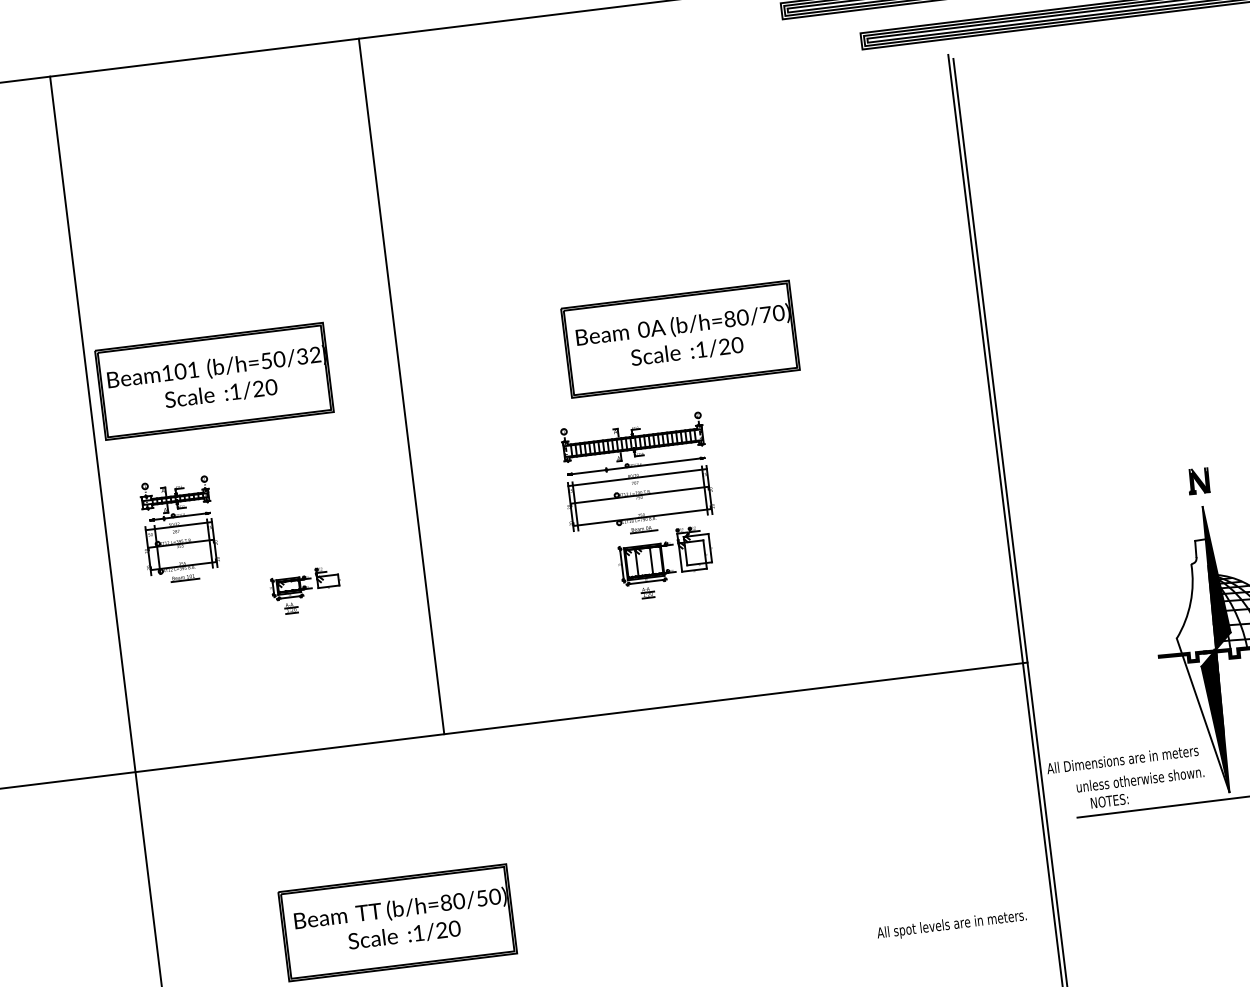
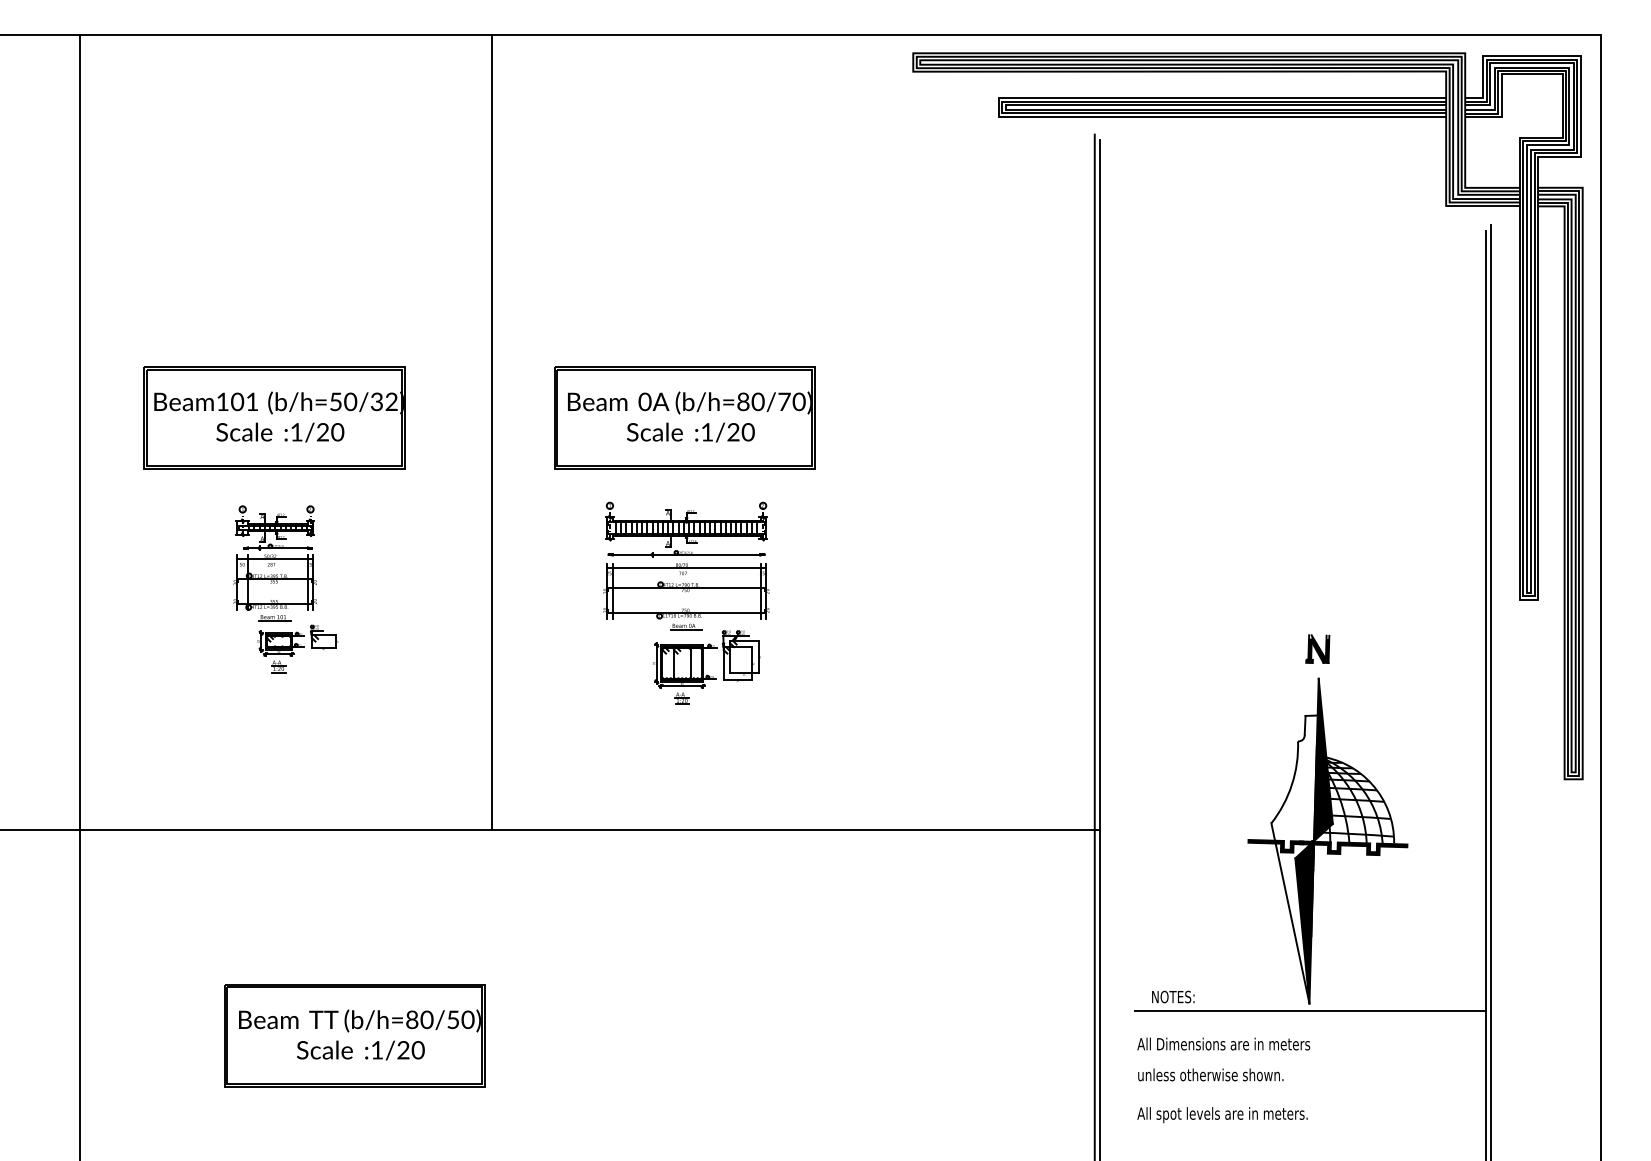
part: (680, 339) -> (684, 417), moved
part: (214, 381) -> (274, 417), moved
line: (401, 385) -> (492, 431), moved
part: (178, 530) -> (274, 563), moved
text: (1122, 759) -> (1223, 1043), moved
text: (1139, 779) -> (1210, 1074), moved
text: (951, 925) -> (1222, 1115), moved

